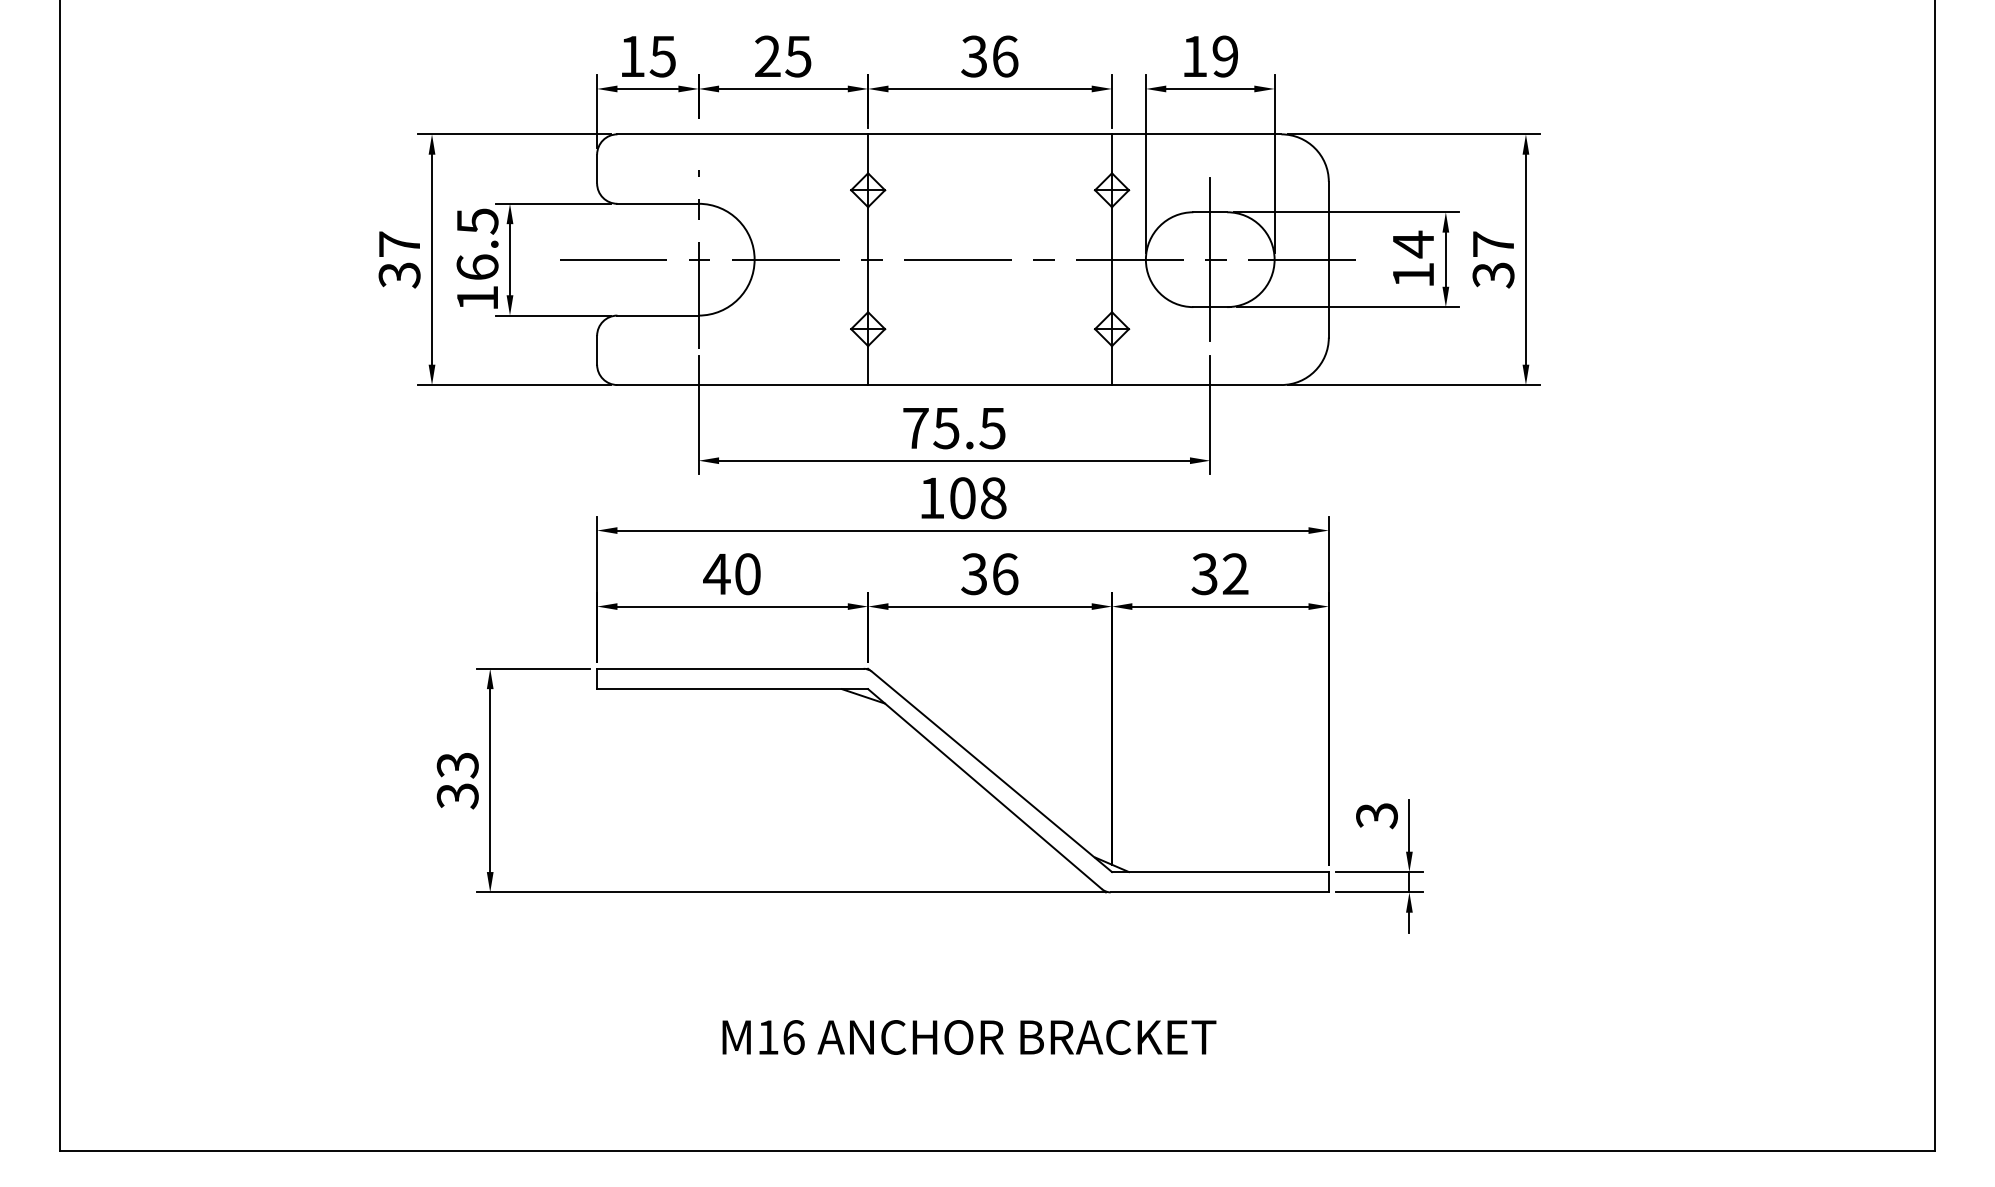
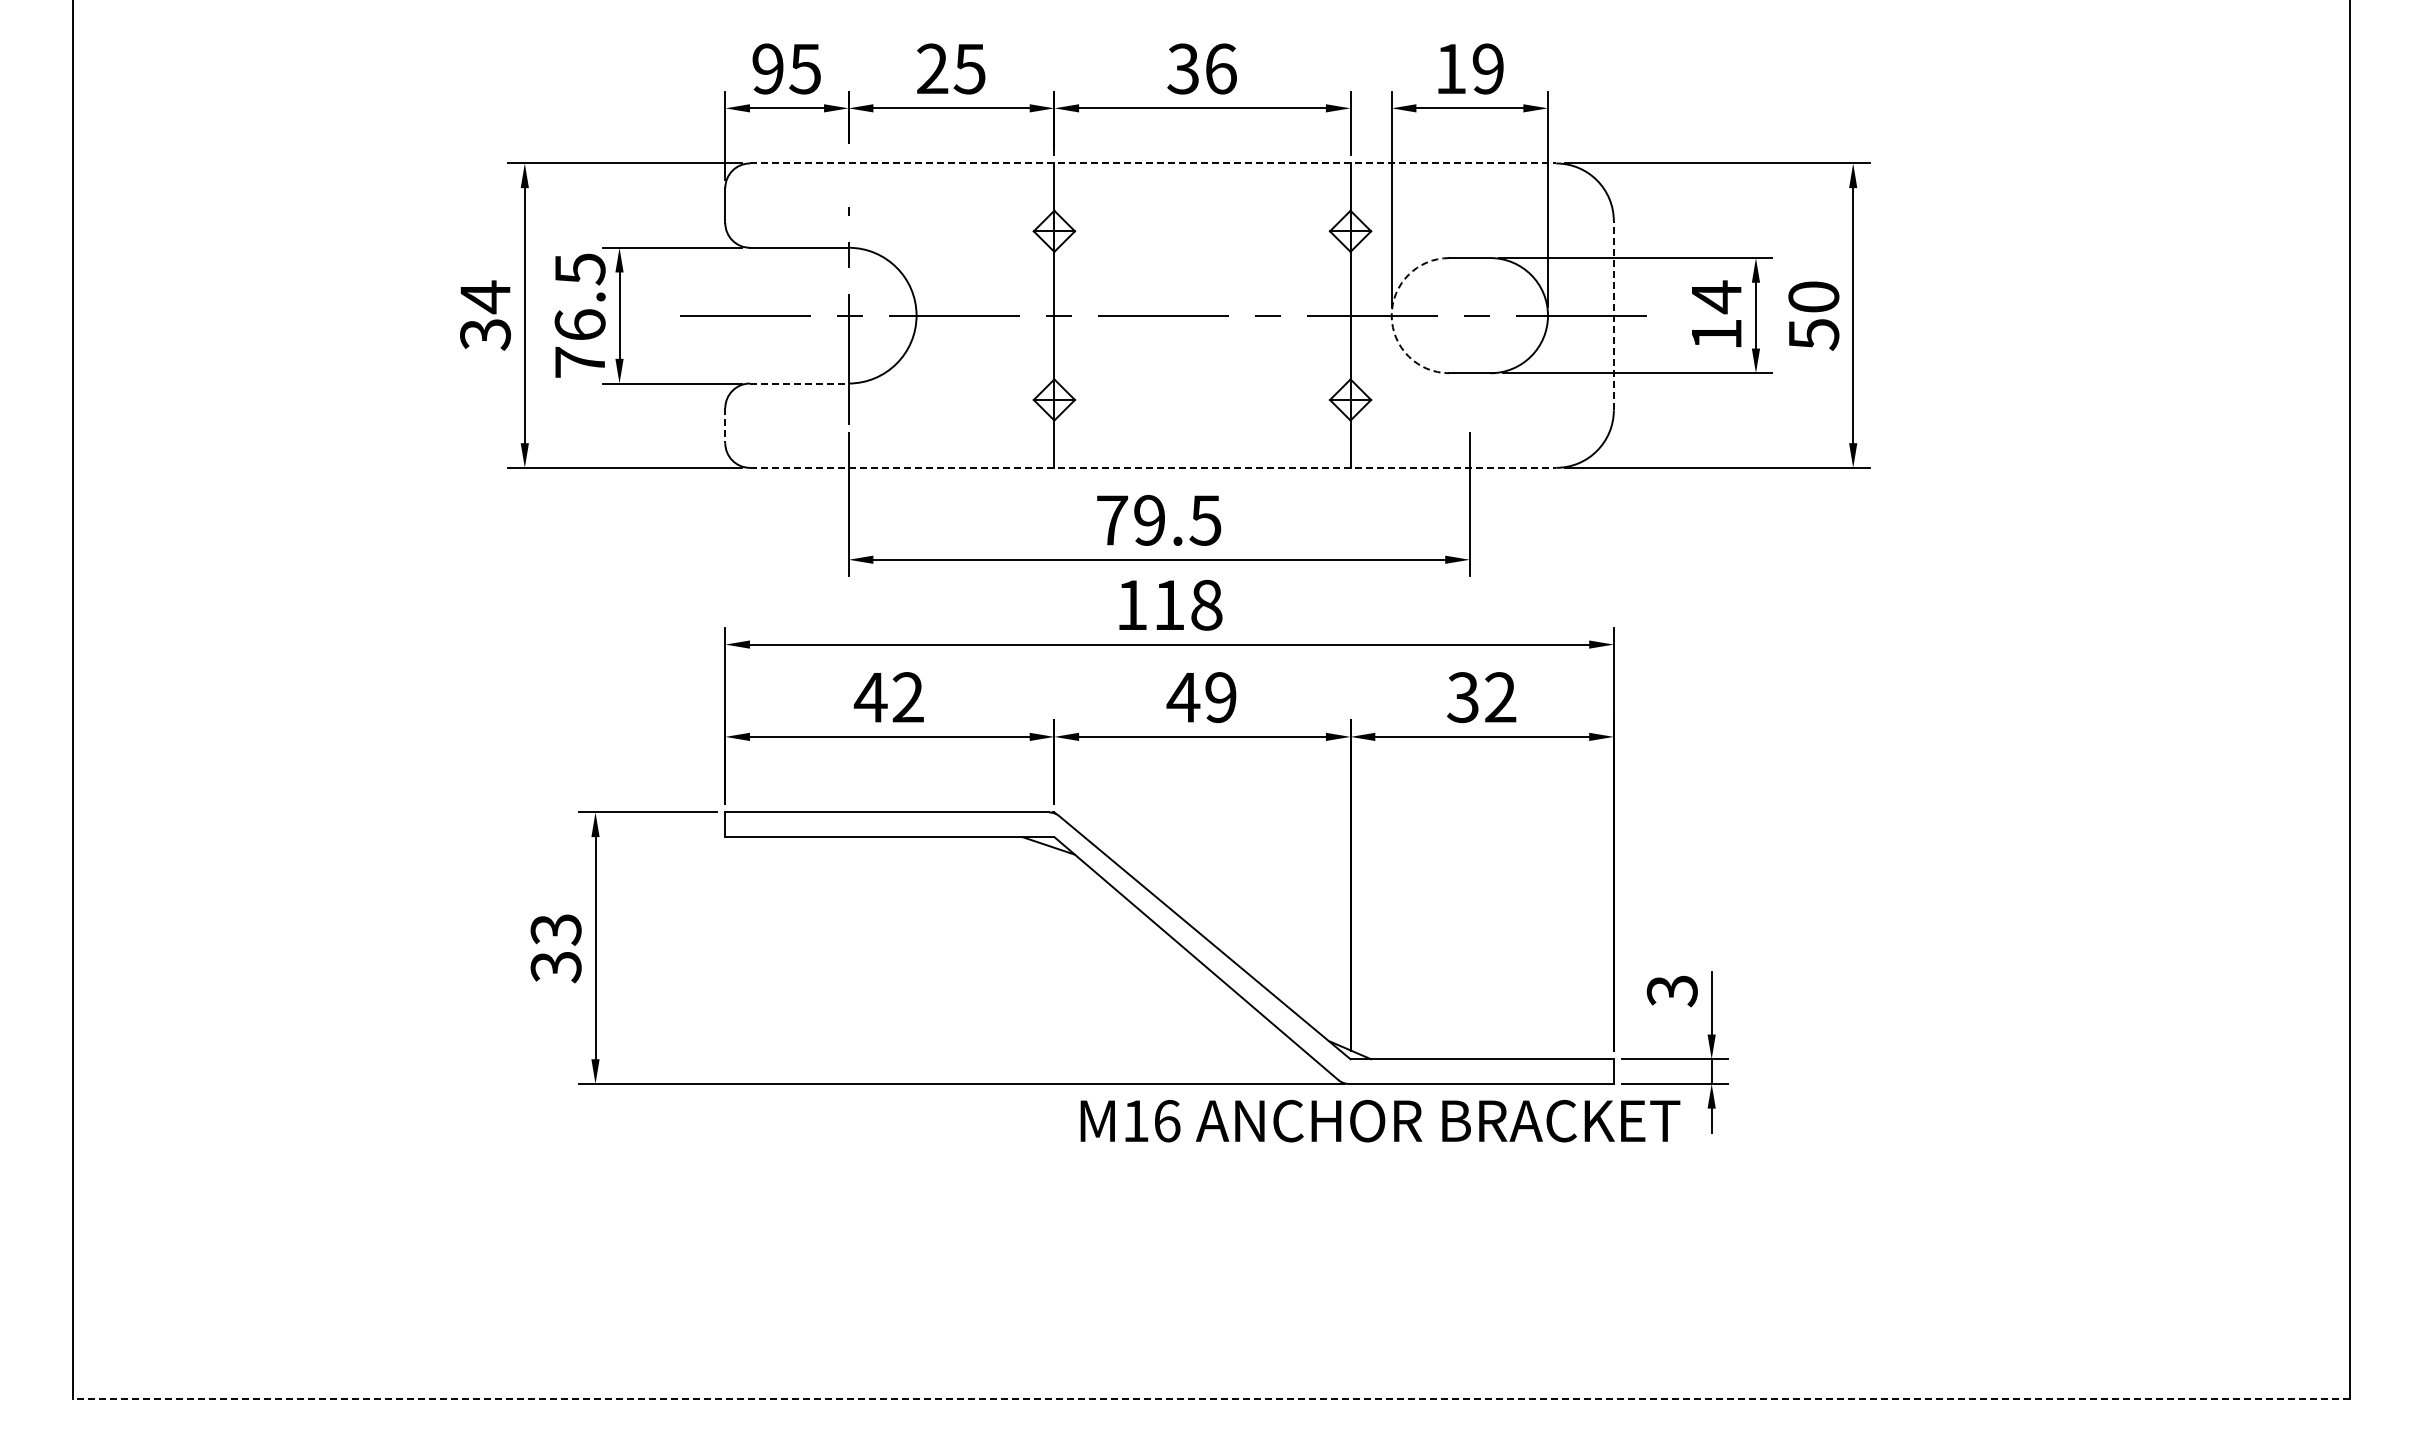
text: (631, 56) -> (767, 68), 15 -> 95
line: (949, 134) -> (1153, 163), solid -> dashed
text: (399, 244) -> (485, 297), 37 -> 34
arc: (1145, 259) -> (1391, 315), solid -> dashed
line: (1209, 259) -> (1469, 315), removed
line: (1328, 259) -> (1613, 315), solid -> dashed
text: (1493, 259) -> (1813, 315), 37 -> 50
text: (477, 297) -> (579, 361), 16.5 -> 76.5
line: (658, 315) -> (799, 383), solid -> dashed
line: (597, 350) -> (725, 426), solid -> dashed
line: (949, 384) -> (1153, 467), solid -> dashed
text: (945, 428) -> (1148, 520), 75.5 -> 79.5
text: (962, 497) -> (1169, 604), 108 -> 118
text: (747, 574) -> (907, 697), 40 -> 42
text: (989, 574) -> (1201, 697), 36 -> 49
text: (969, 1037) -> (1380, 1121), moved
line: (997, 1151) -> (1211, 1398), solid -> dashed

